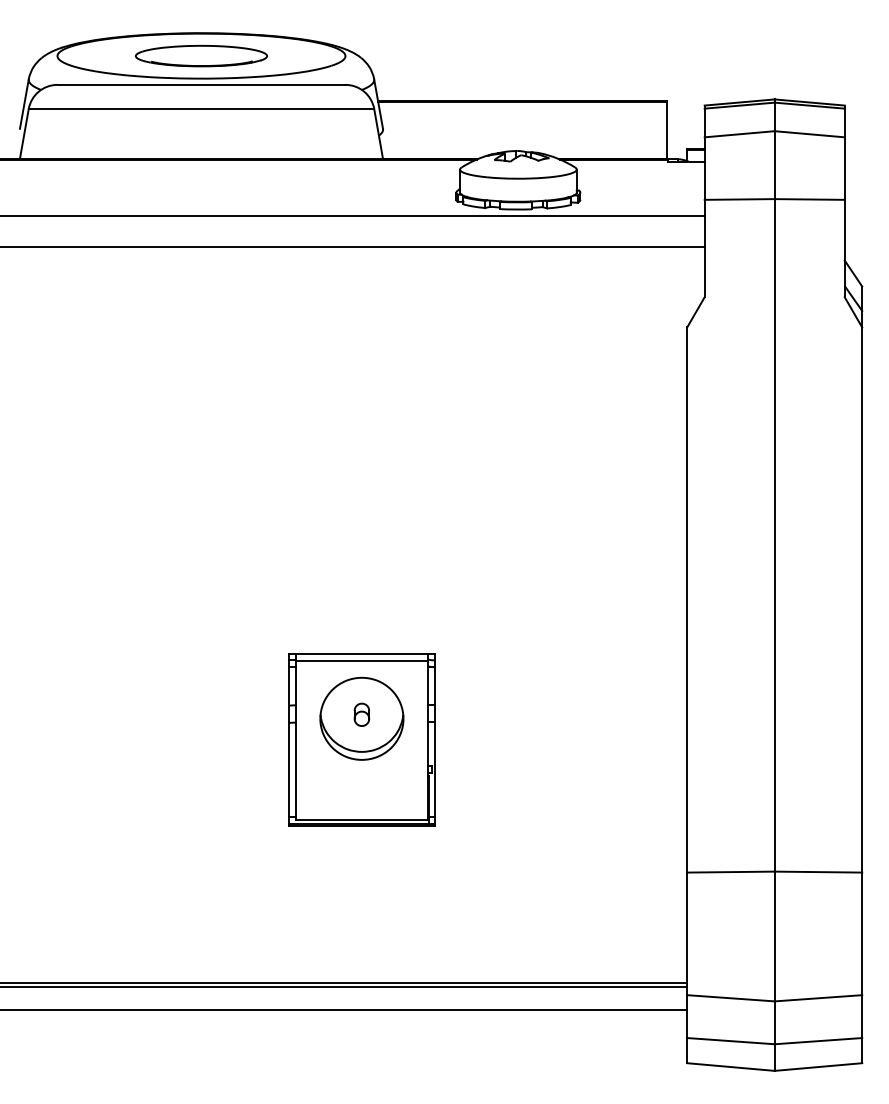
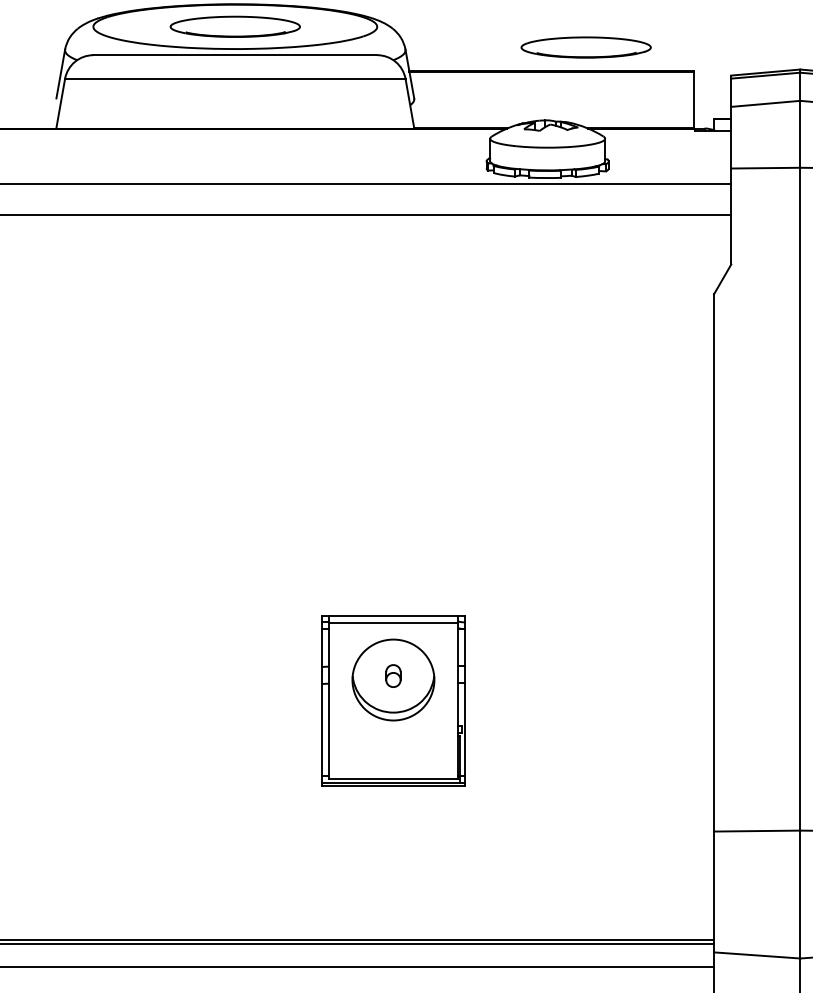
part: (557, 76) -> (586, 46), added

